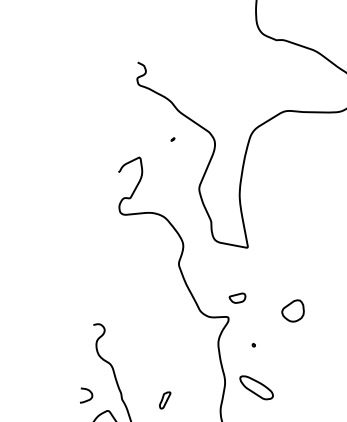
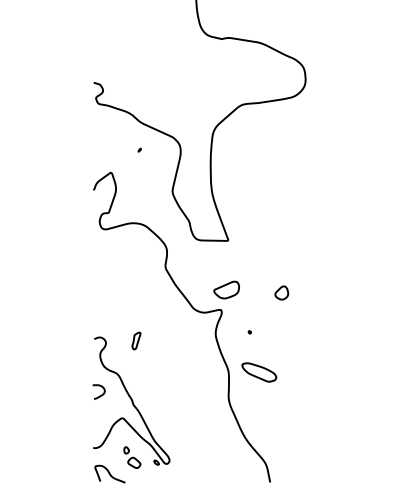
part: (237, 297) -> (226, 289), size x1.67
part: (293, 310) -> (281, 292), size x0.62
part: (165, 399) -> (136, 340), moved
curve: (86, 400) -> (99, 395), moved

